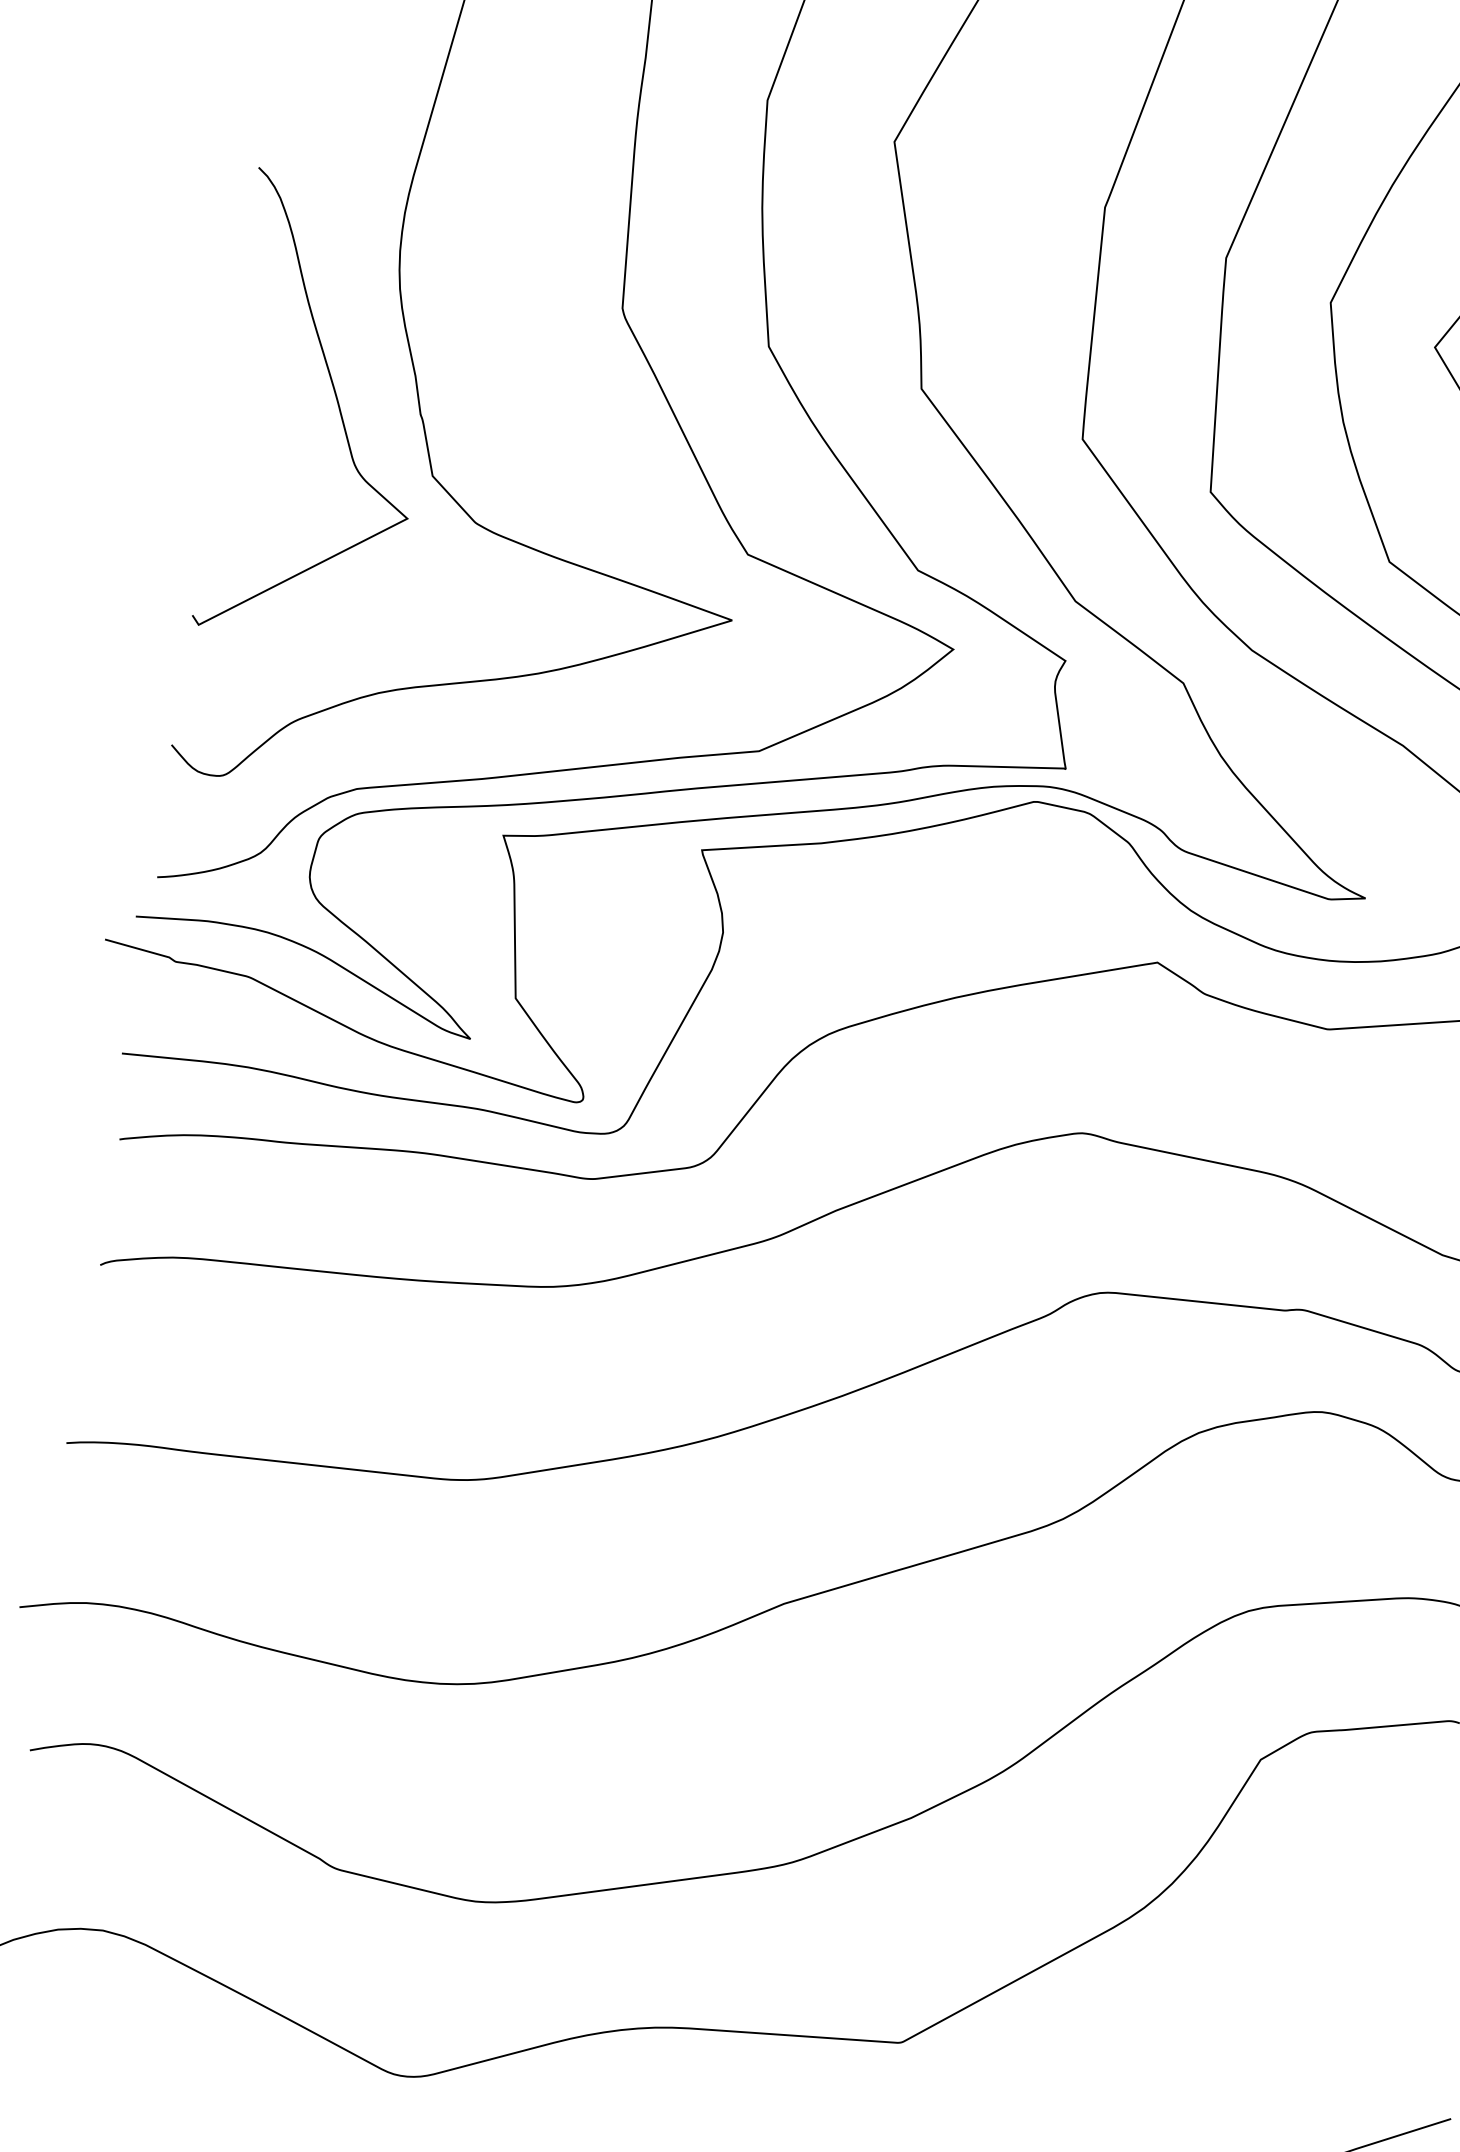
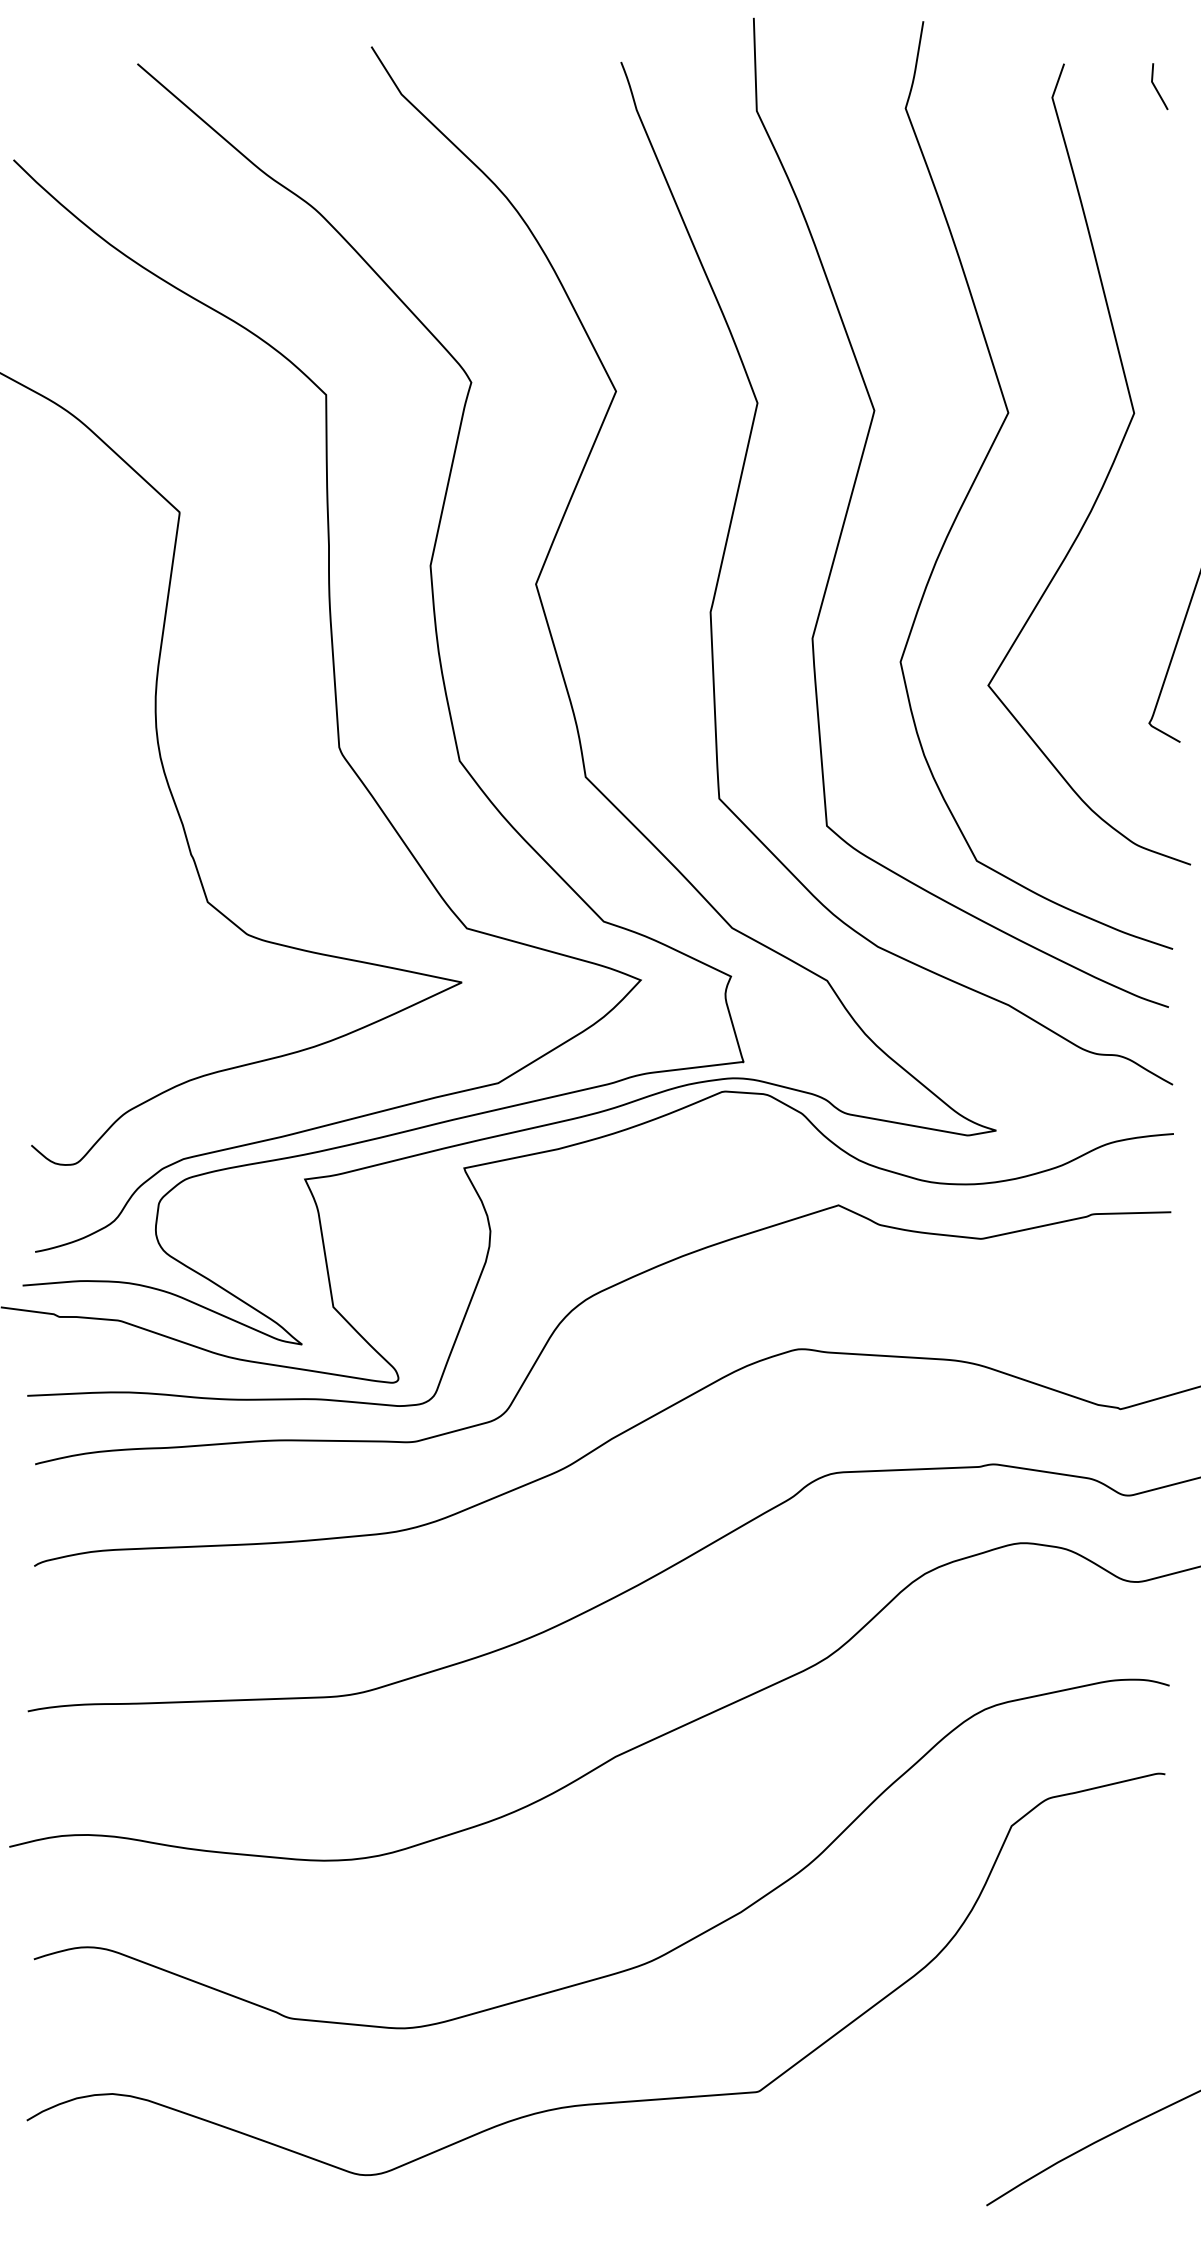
curve: (336, 403) -> (123, 855), removed

